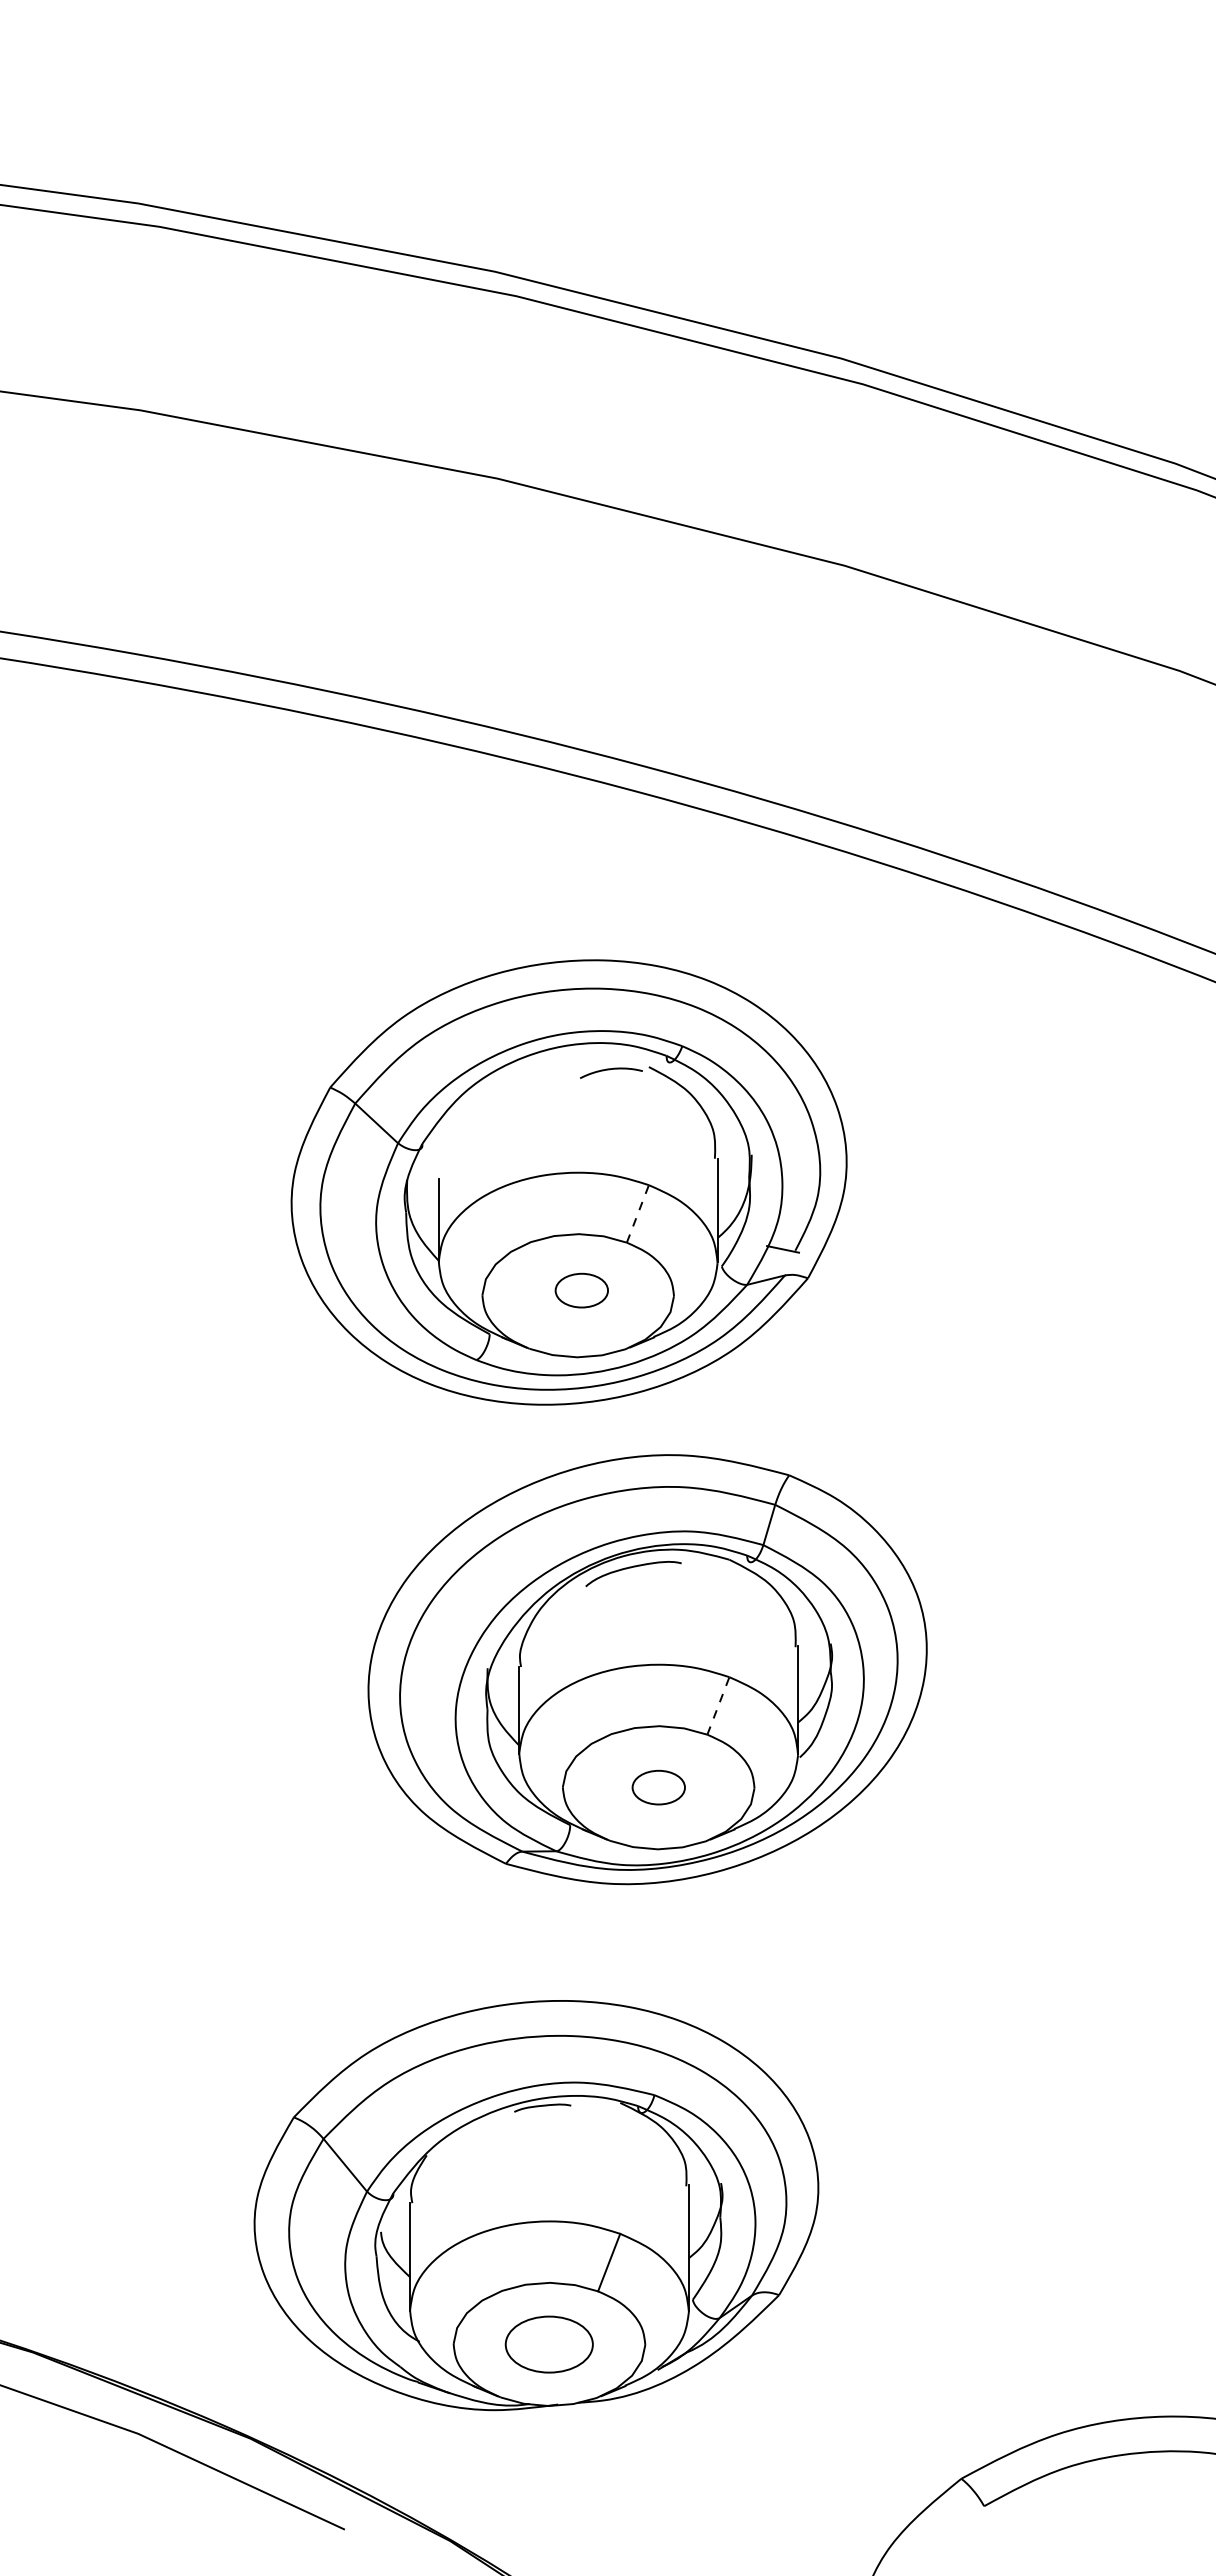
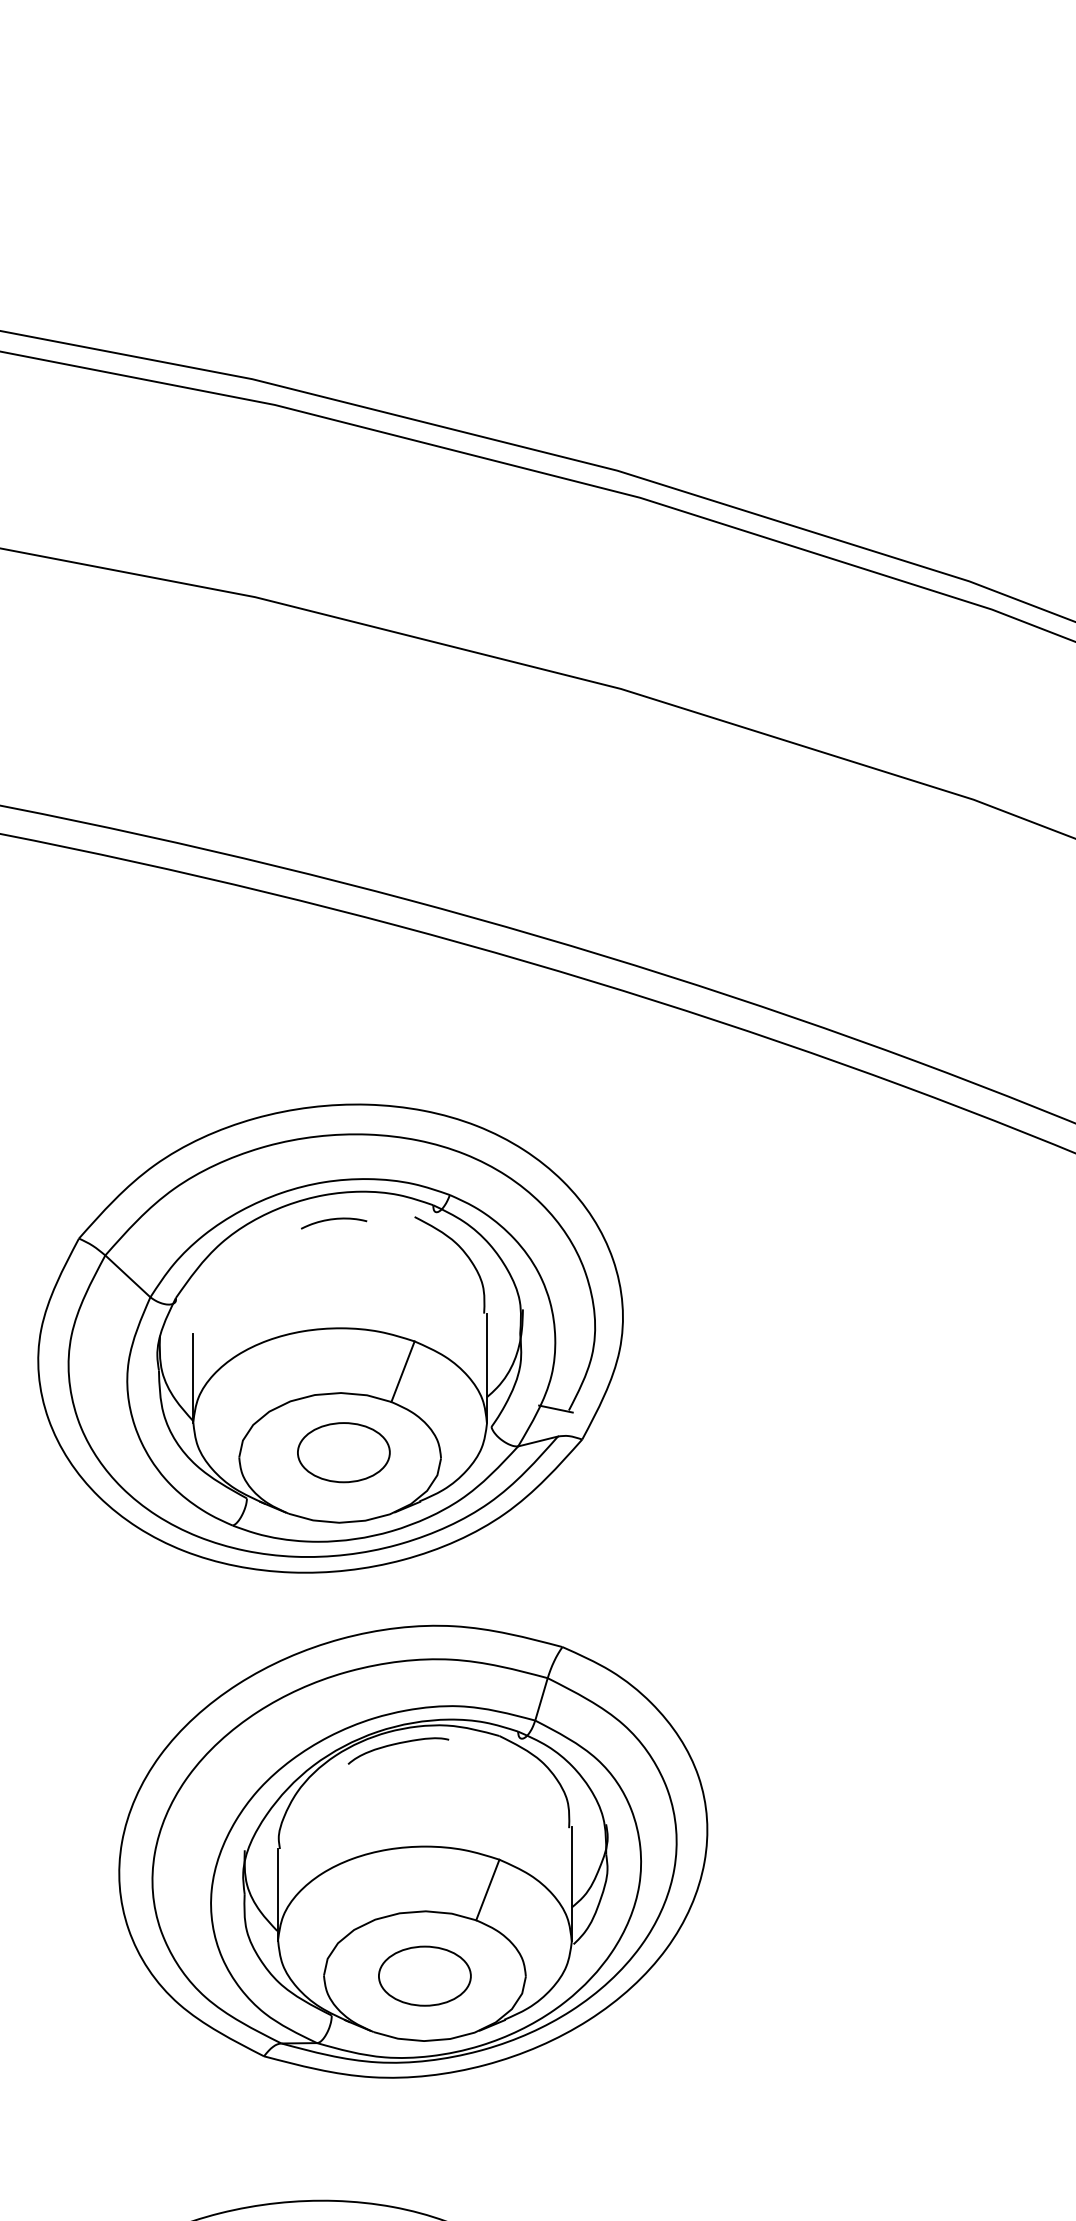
curve: (610, 1070) -> (333, 1220), moved
line: (637, 1213) -> (402, 1371), dashed -> solid
part: (581, 1290) -> (343, 1452), size x1.67
line: (718, 1705) -> (487, 1889), dashed -> solid
part: (658, 1787) -> (424, 1975), size x1.67

